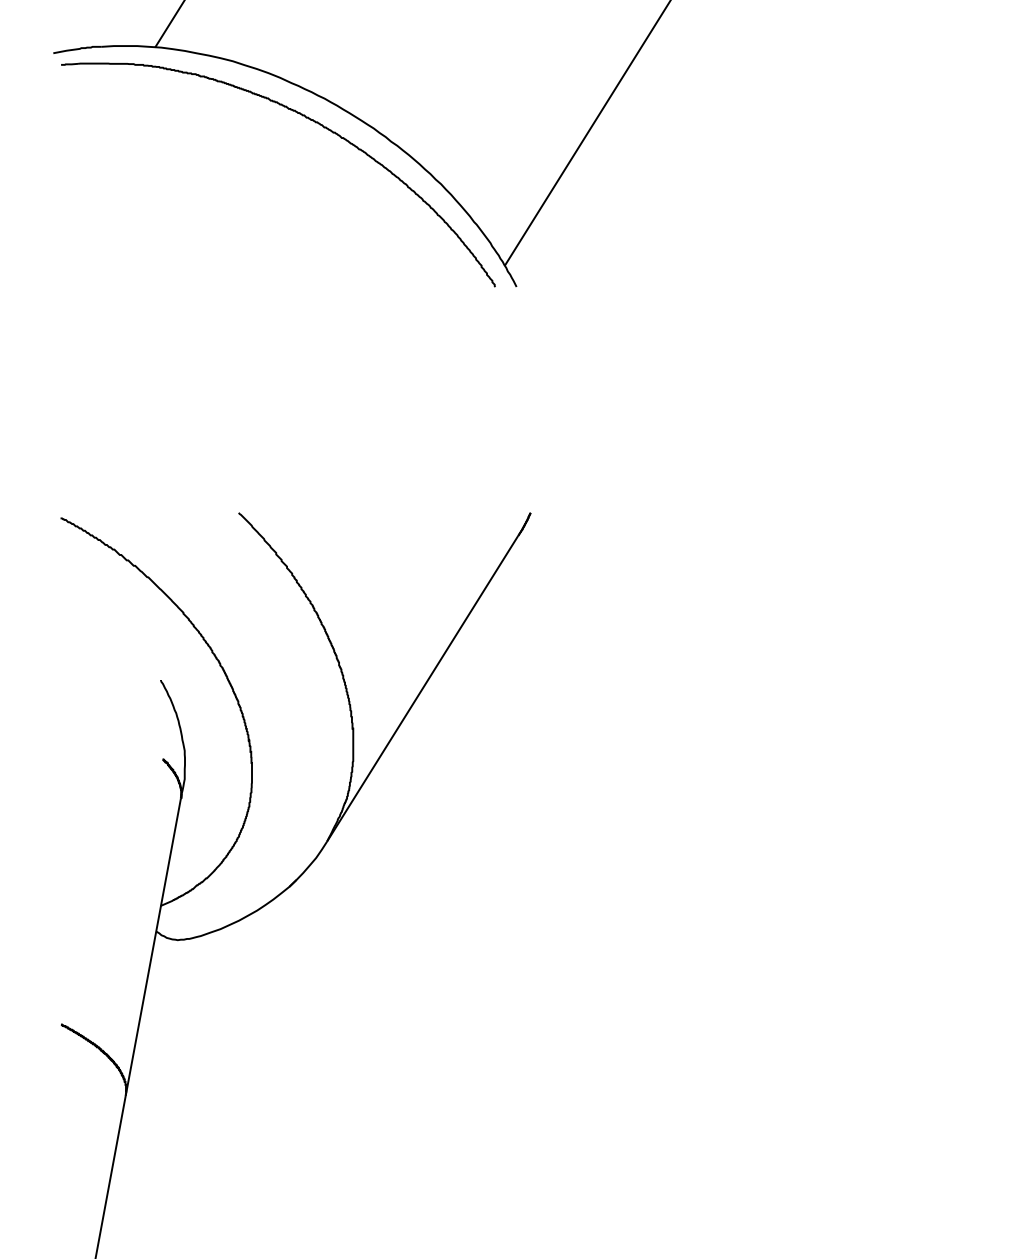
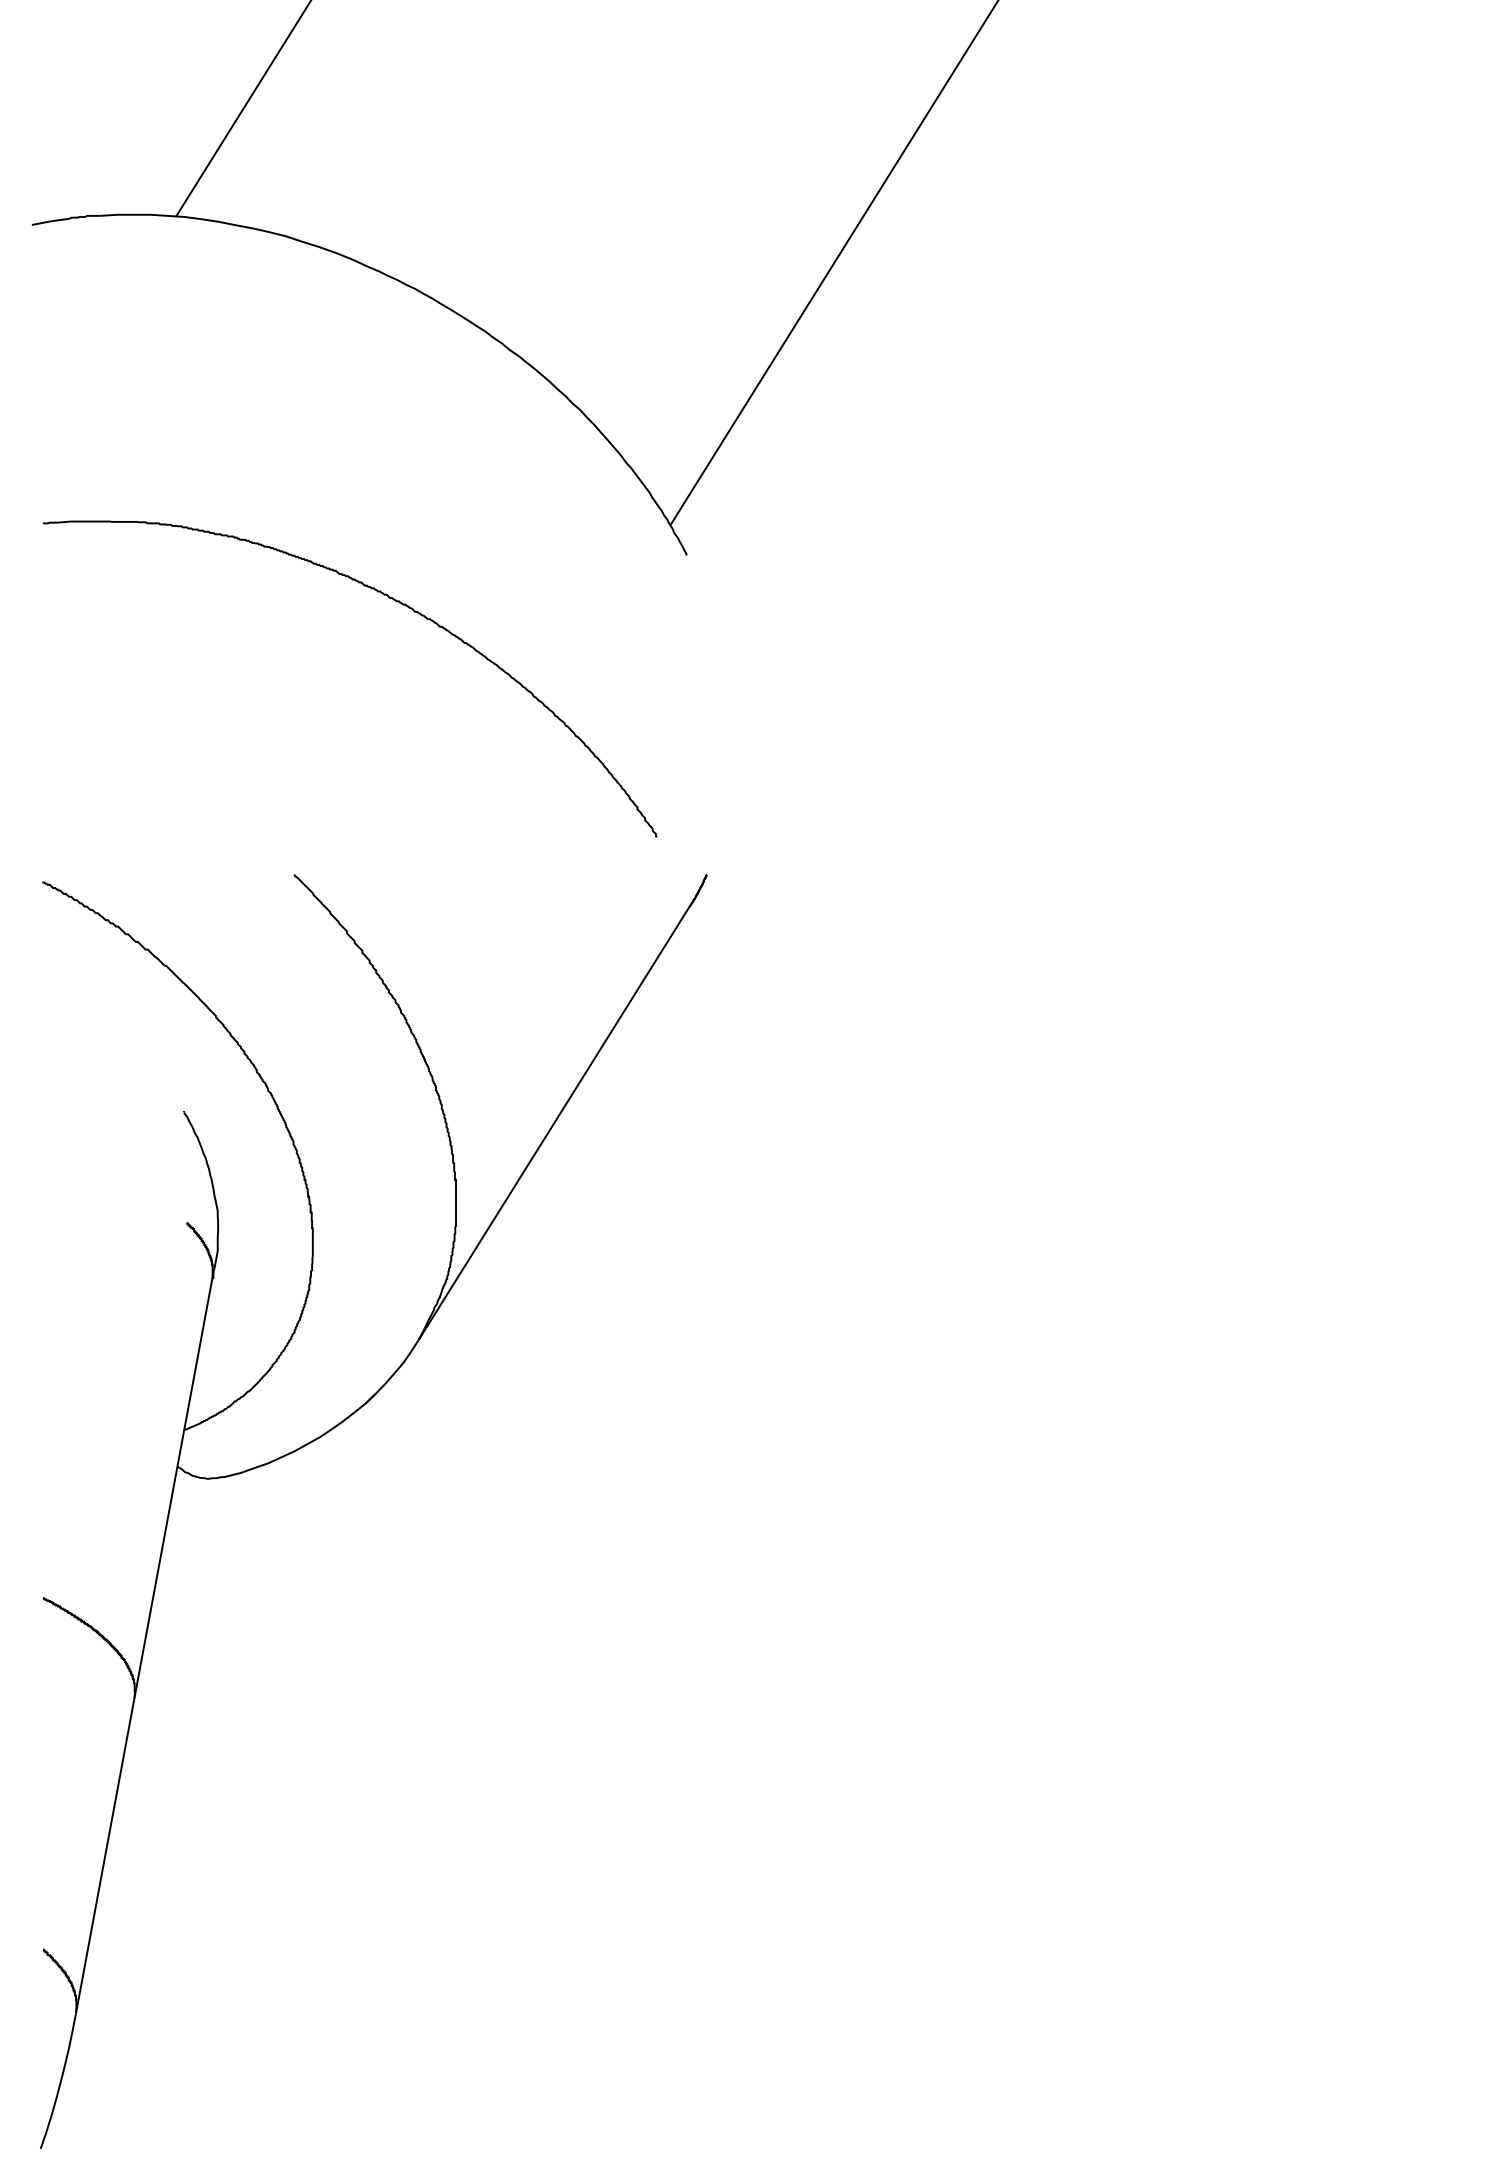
part: (311, 120) -> (396, 602), moved

